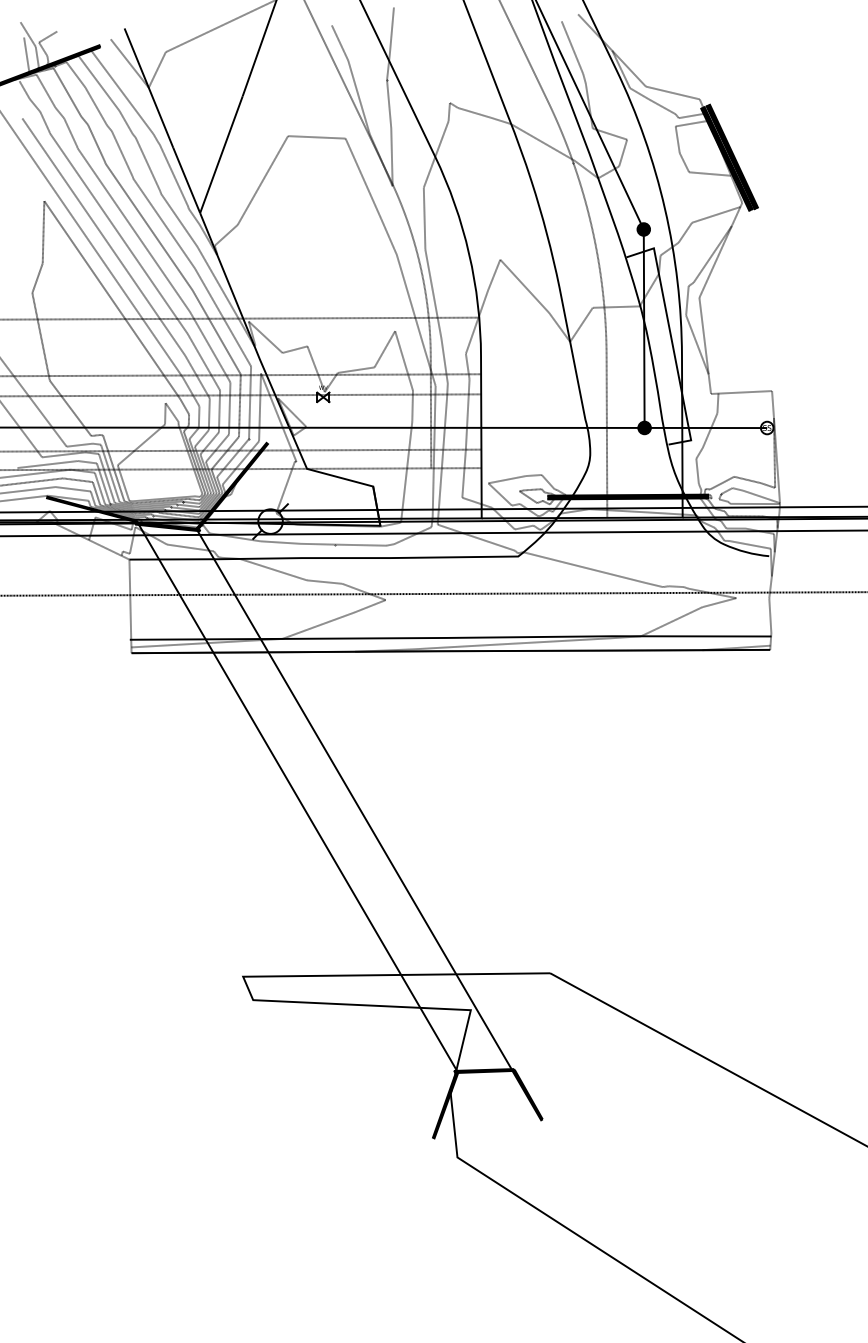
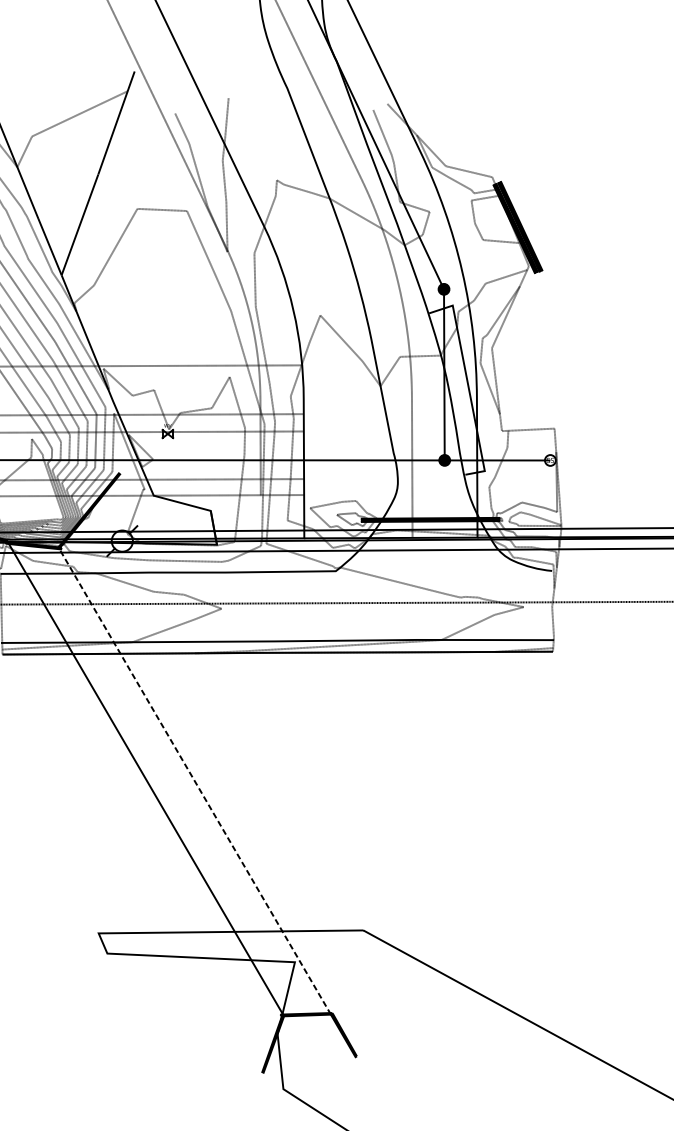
line: (354, 799) -> (194, 780), solid -> dashed

